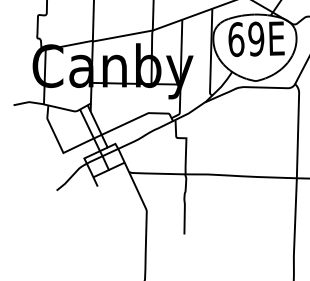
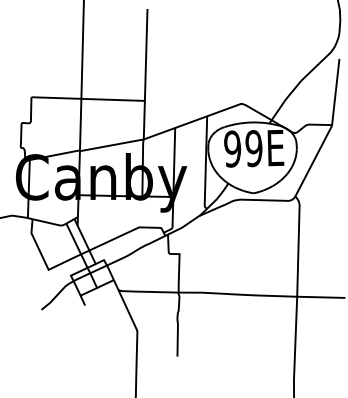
text: (236, 39) -> (232, 148), 69E -> 99E

